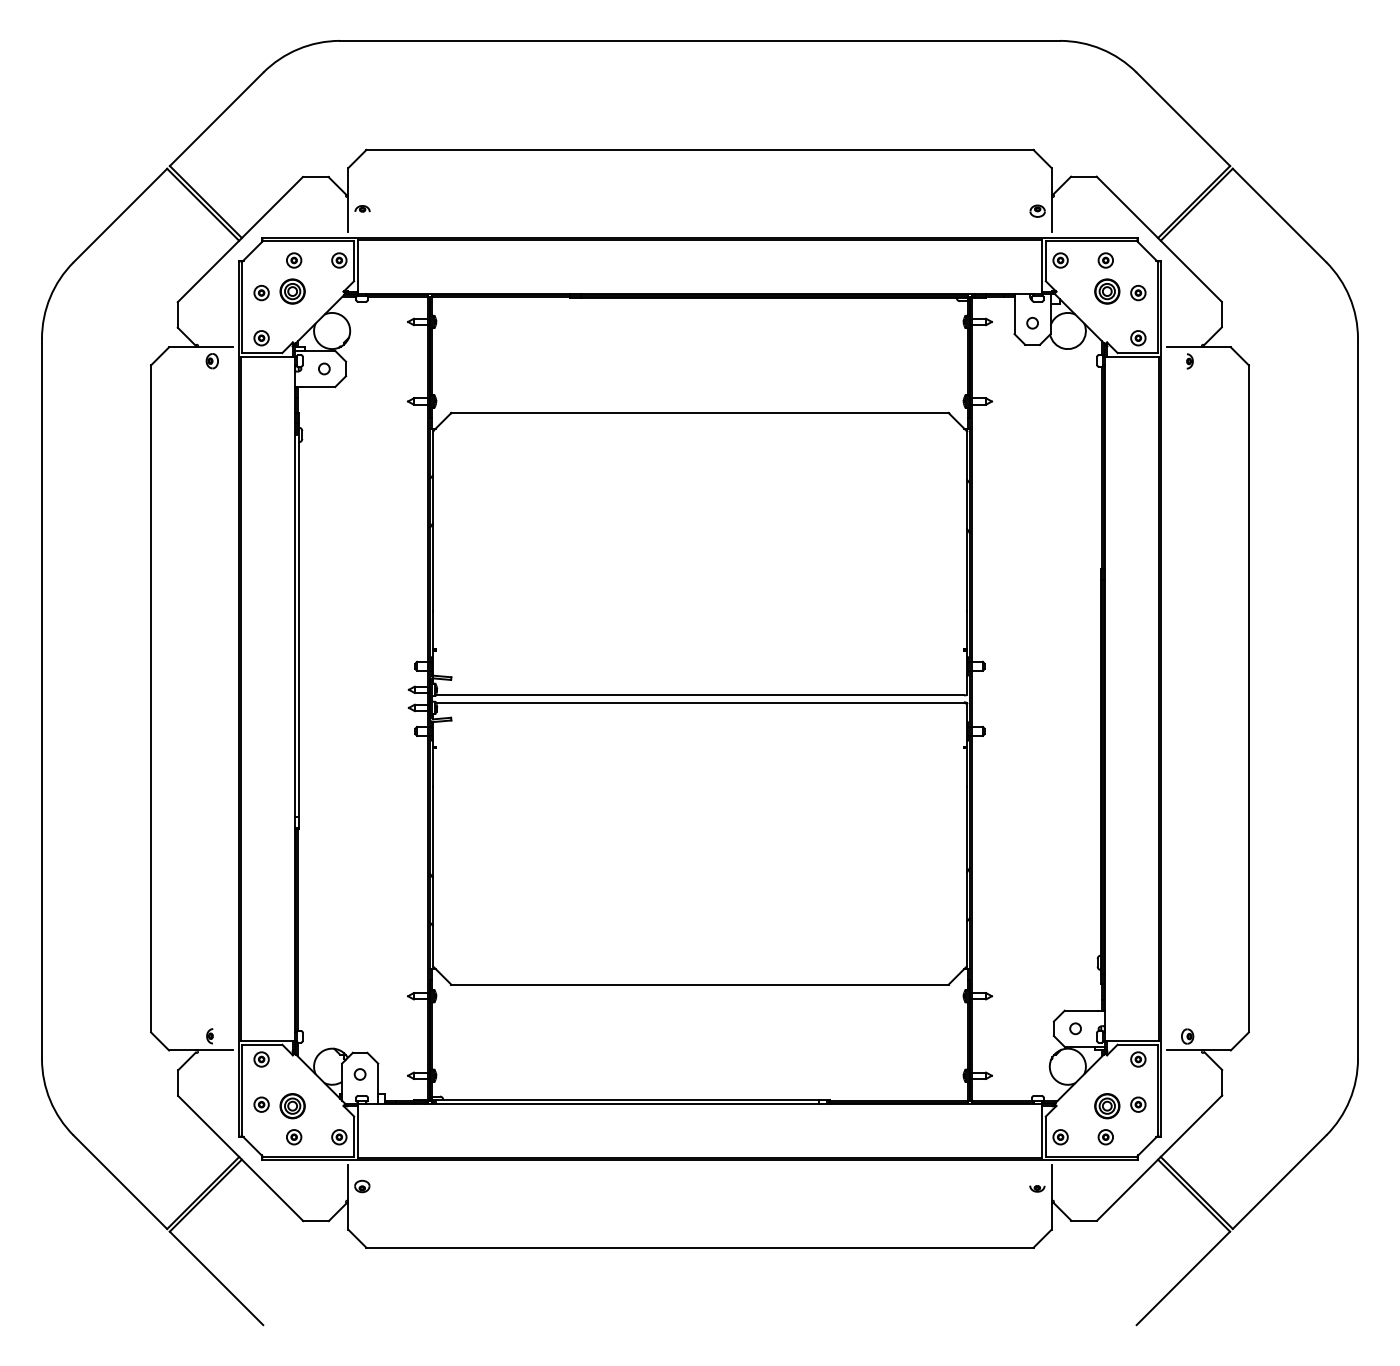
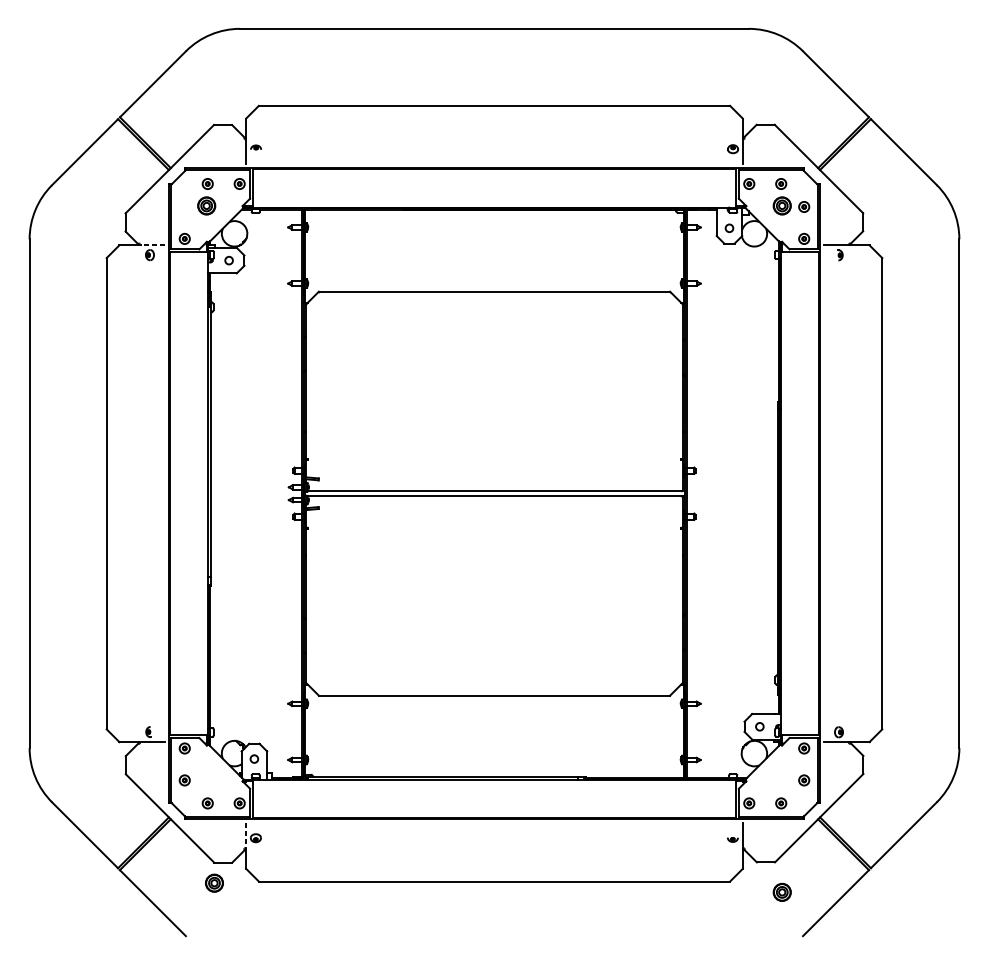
part: (261, 292) -> (184, 206), removed
line: (214, 347) -> (151, 245), solid -> dashed
part: (292, 1106) -> (214, 883), moved
part: (1107, 1106) -> (782, 892), moved
line: (348, 1184) -> (246, 836), solid -> dashed

